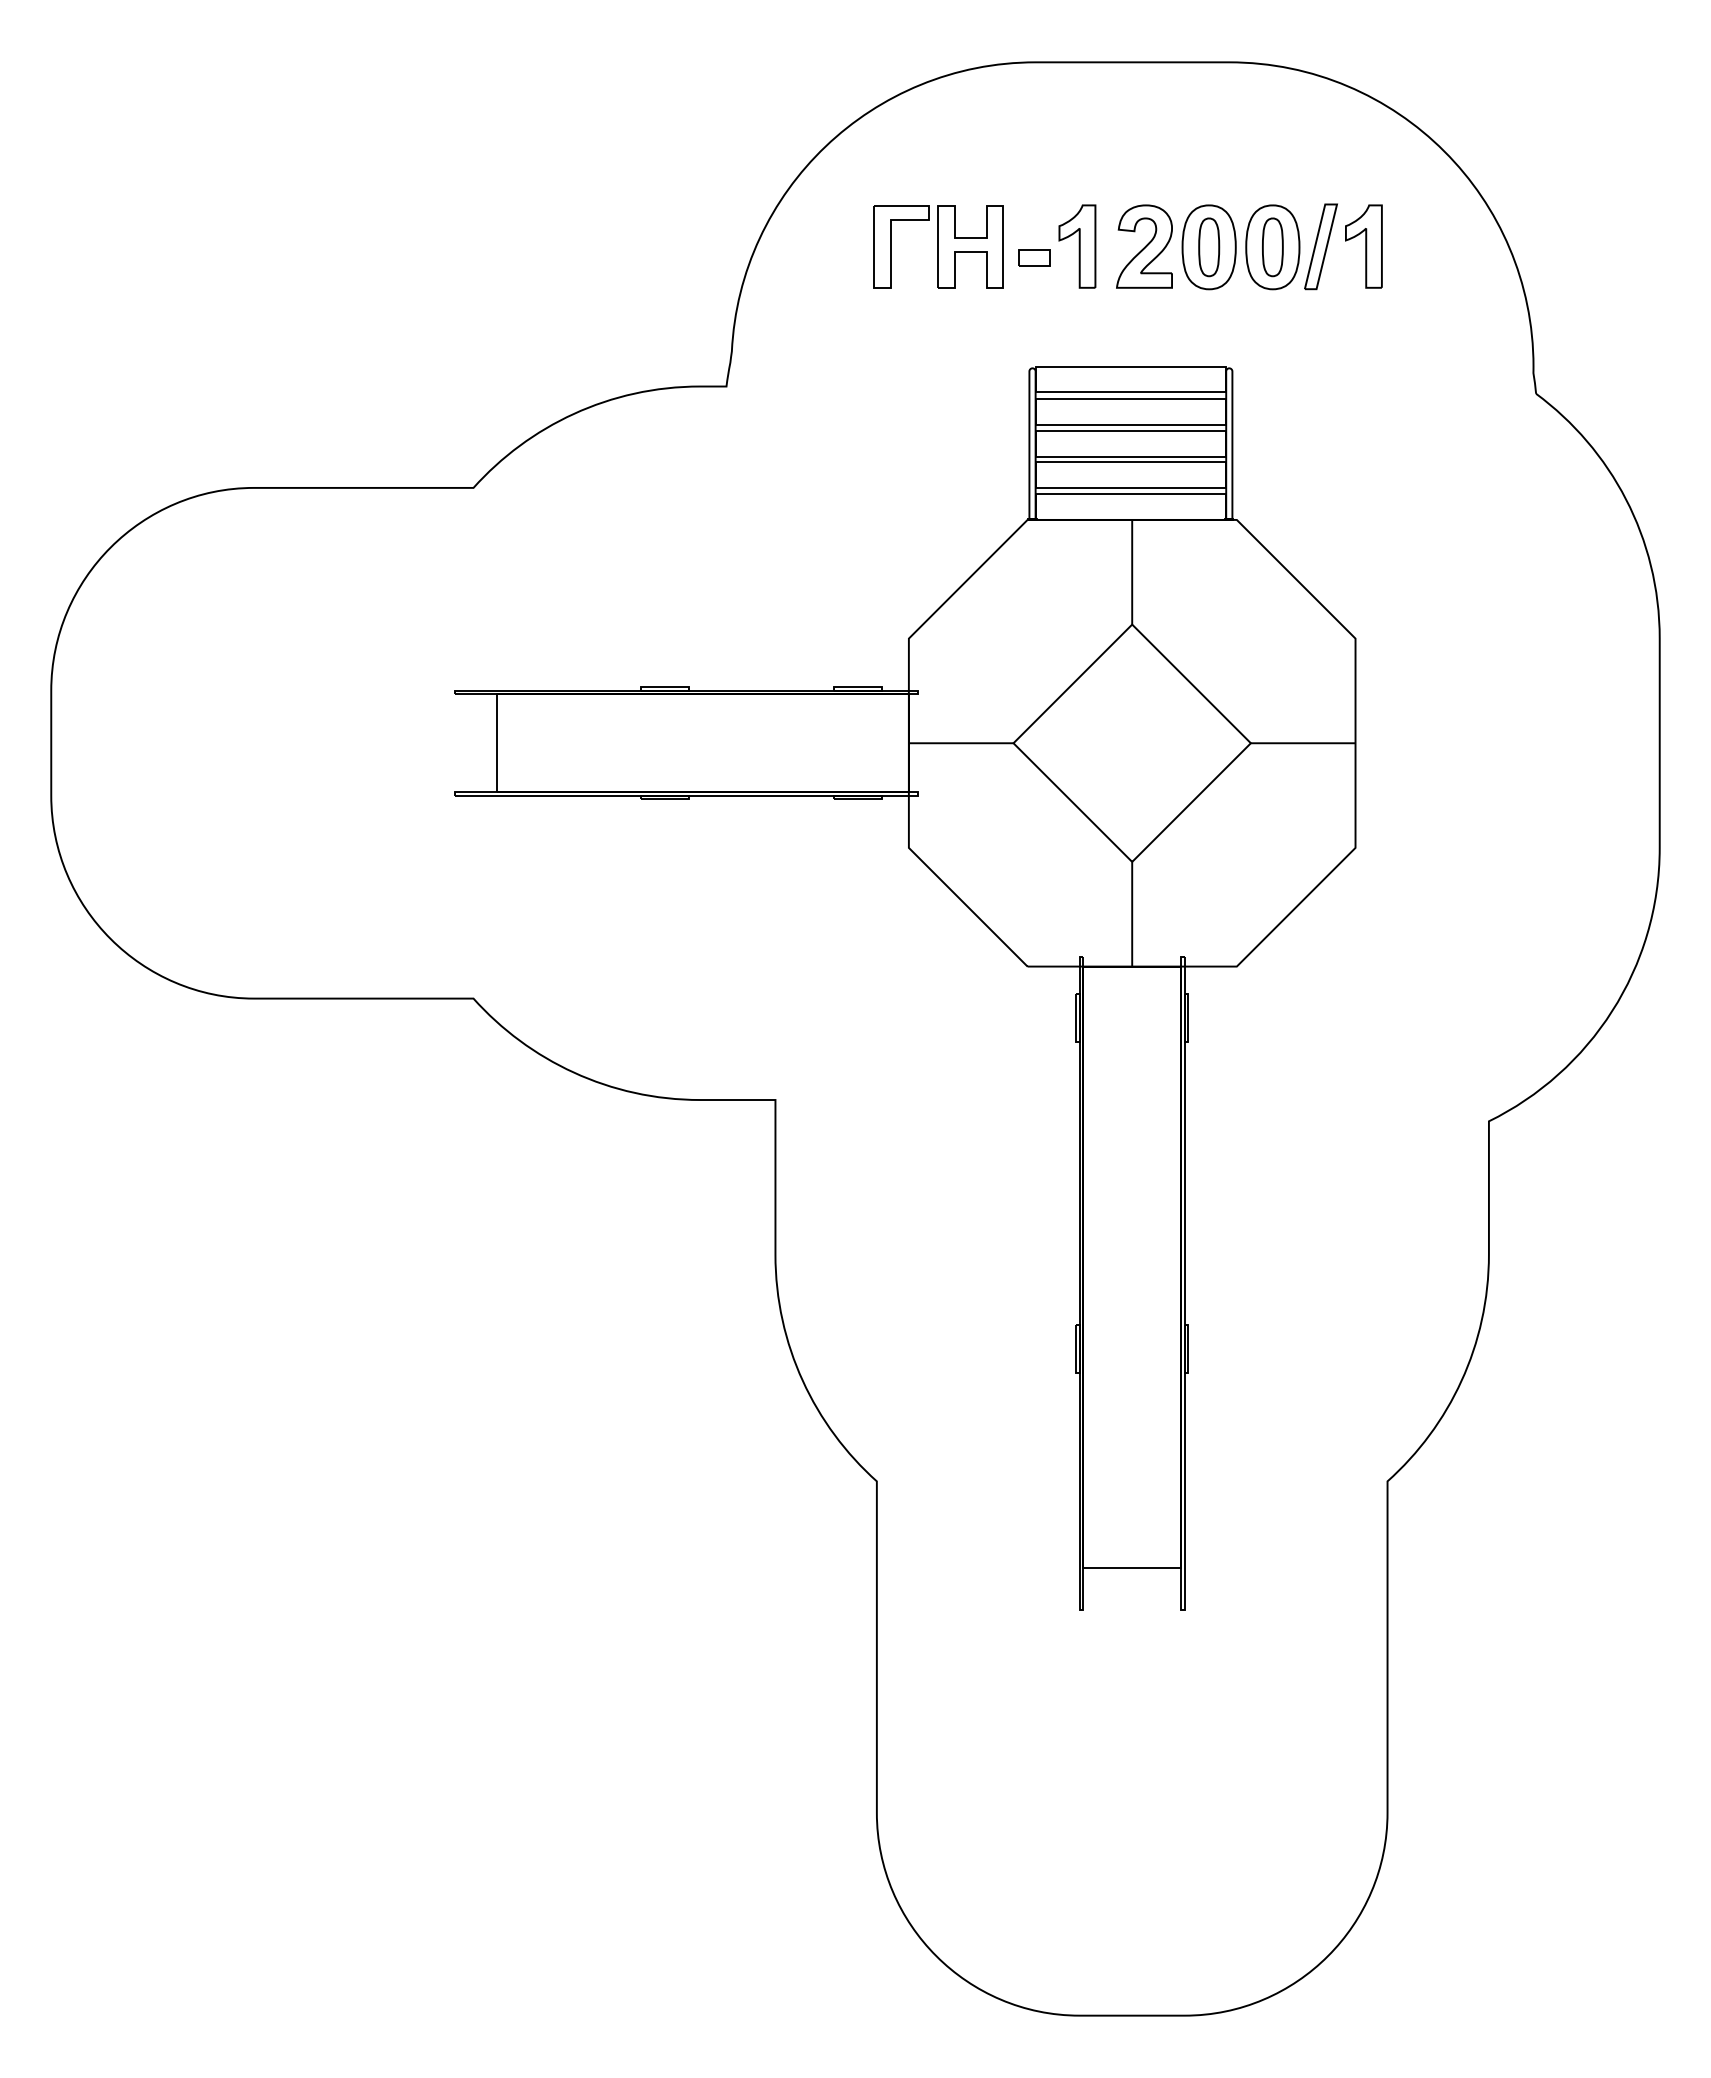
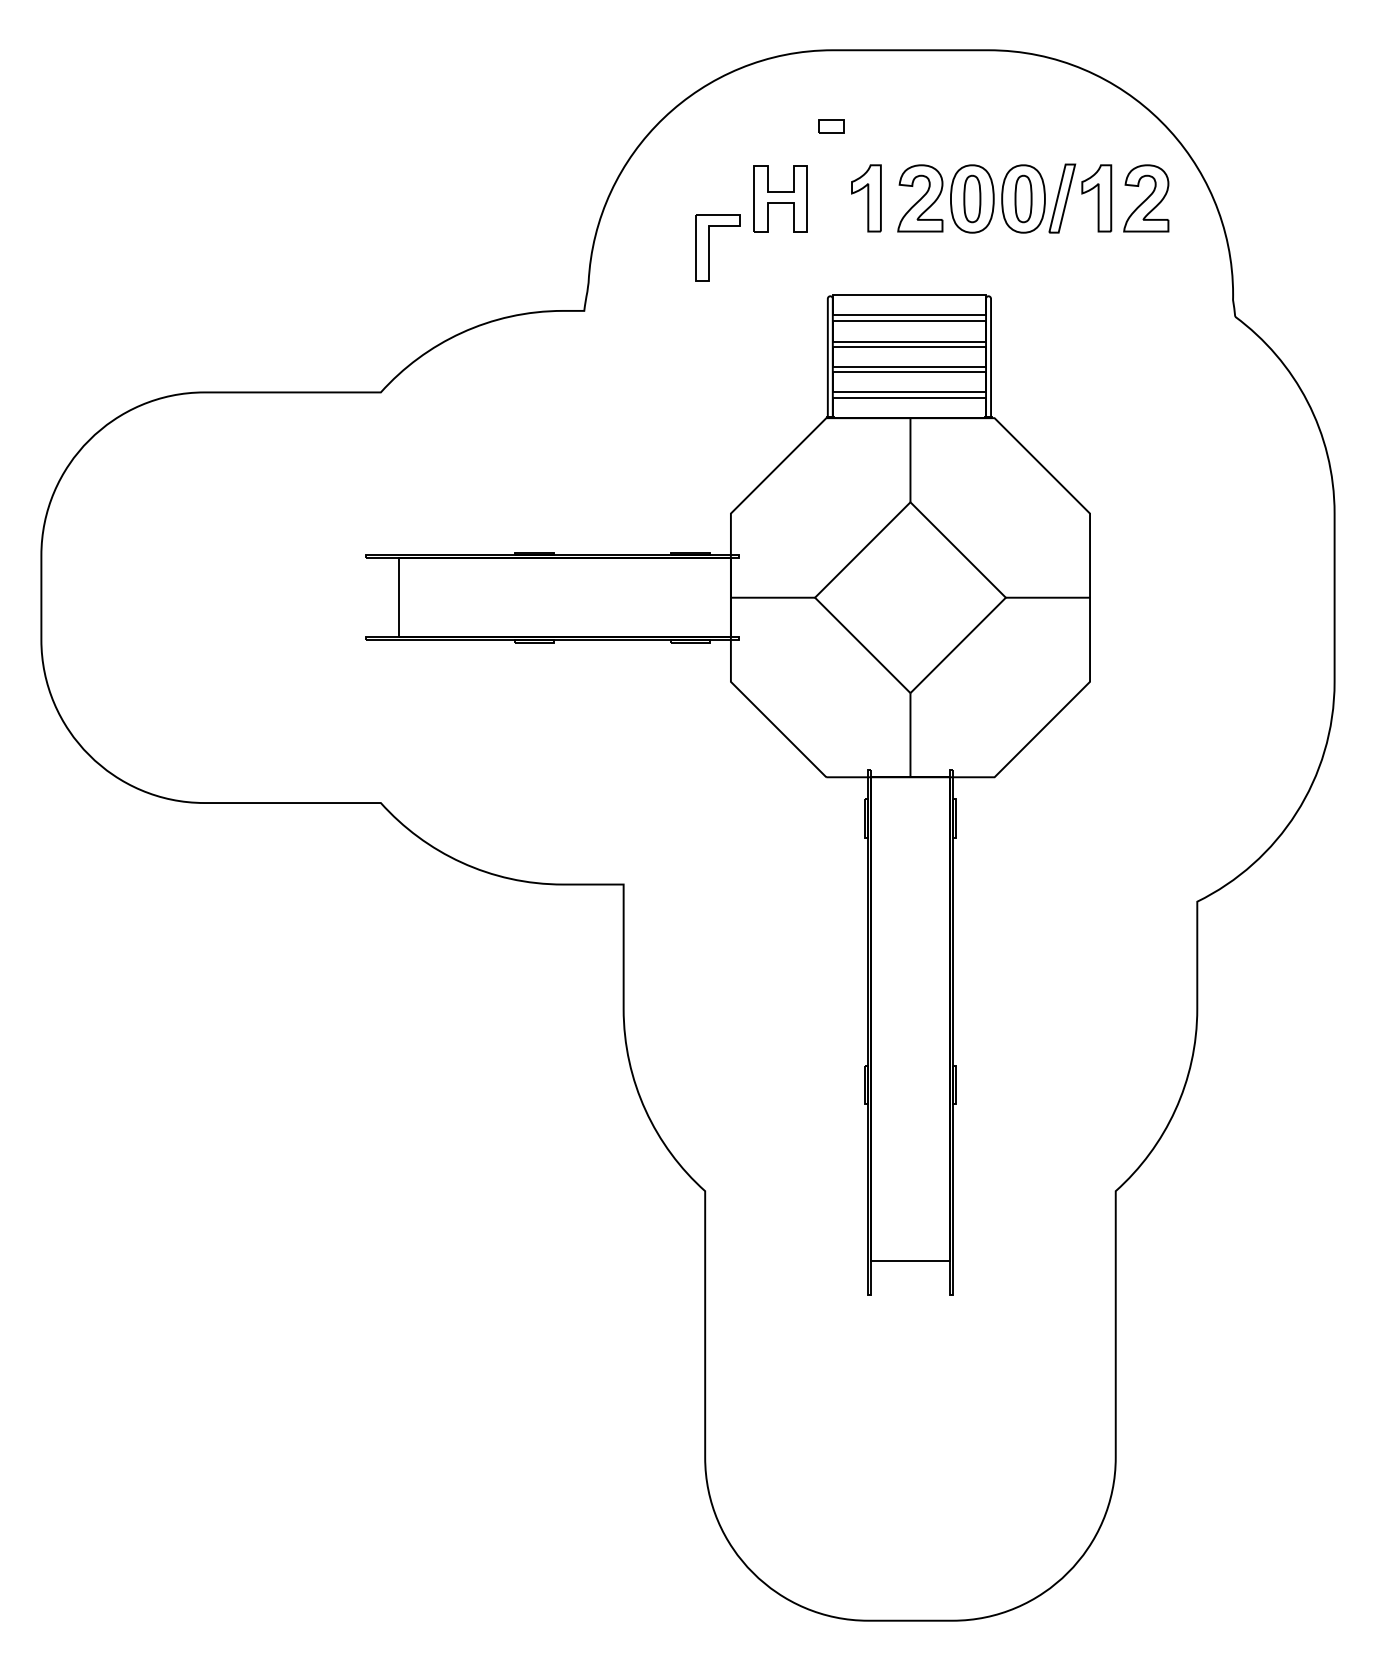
part: (891, 246) -> (709, 247), moved
part: (1425, 246) -> (1146, 198), added
part: (1034, 257) -> (831, 125), moved

